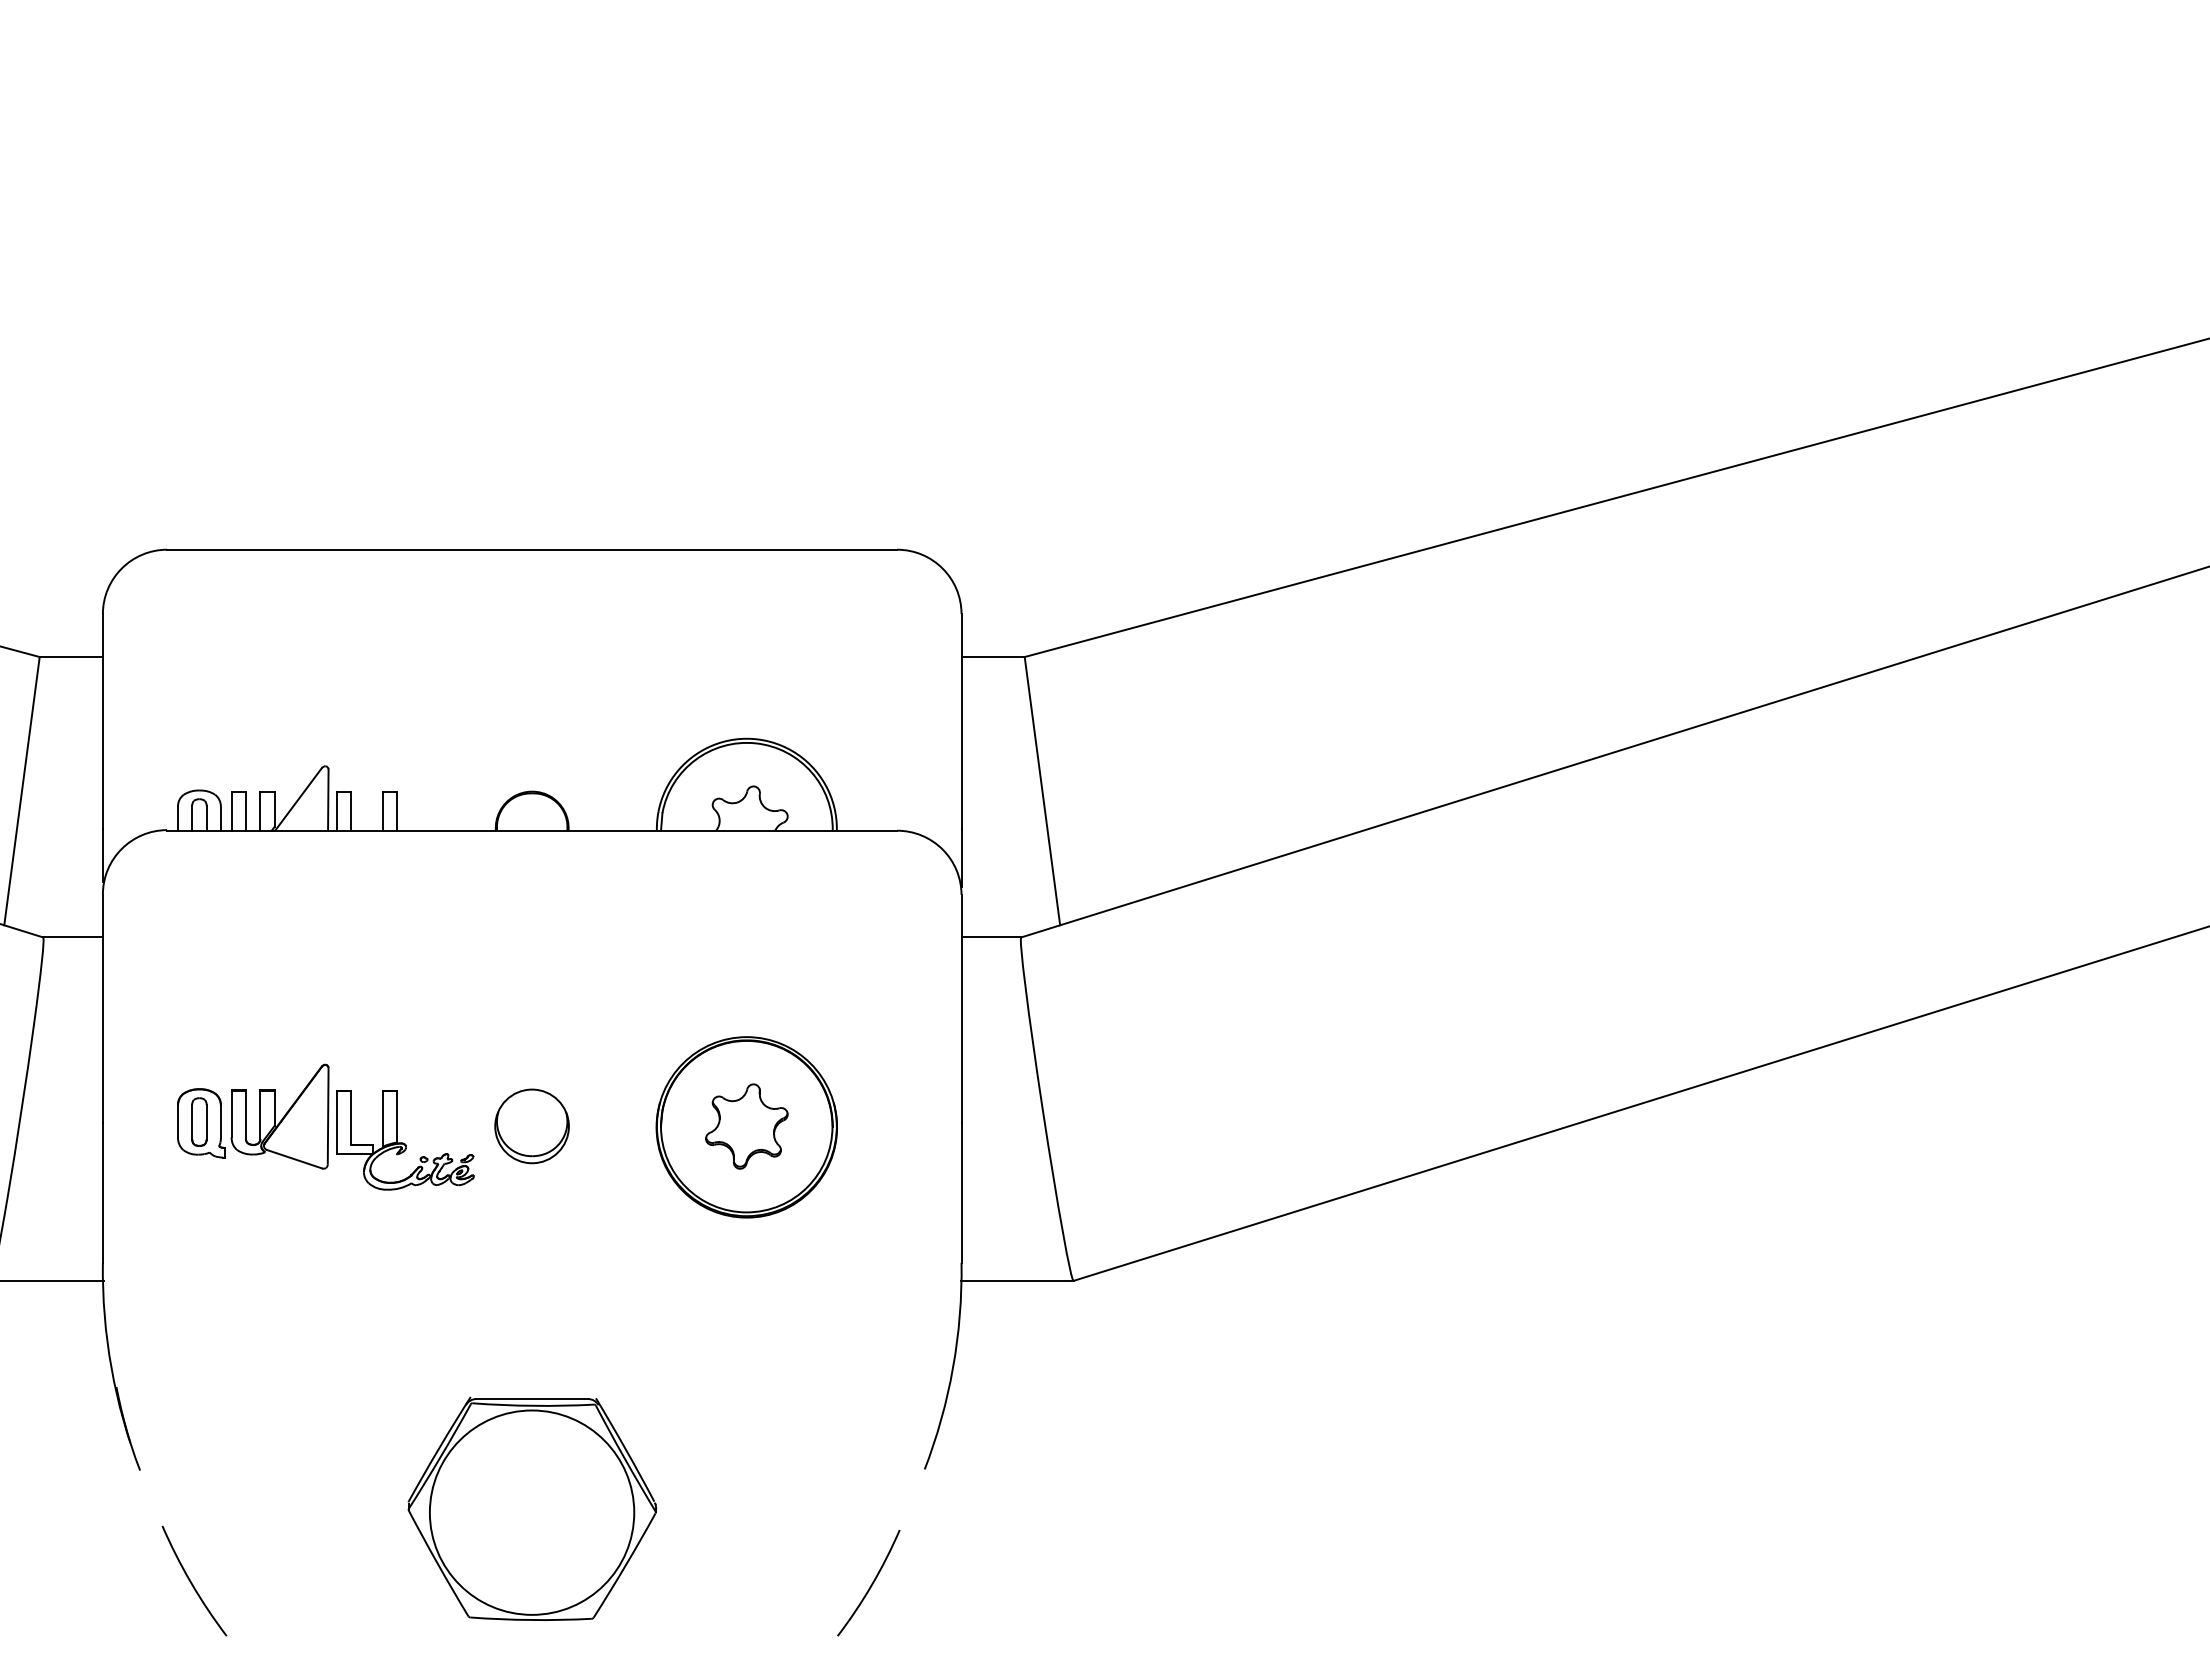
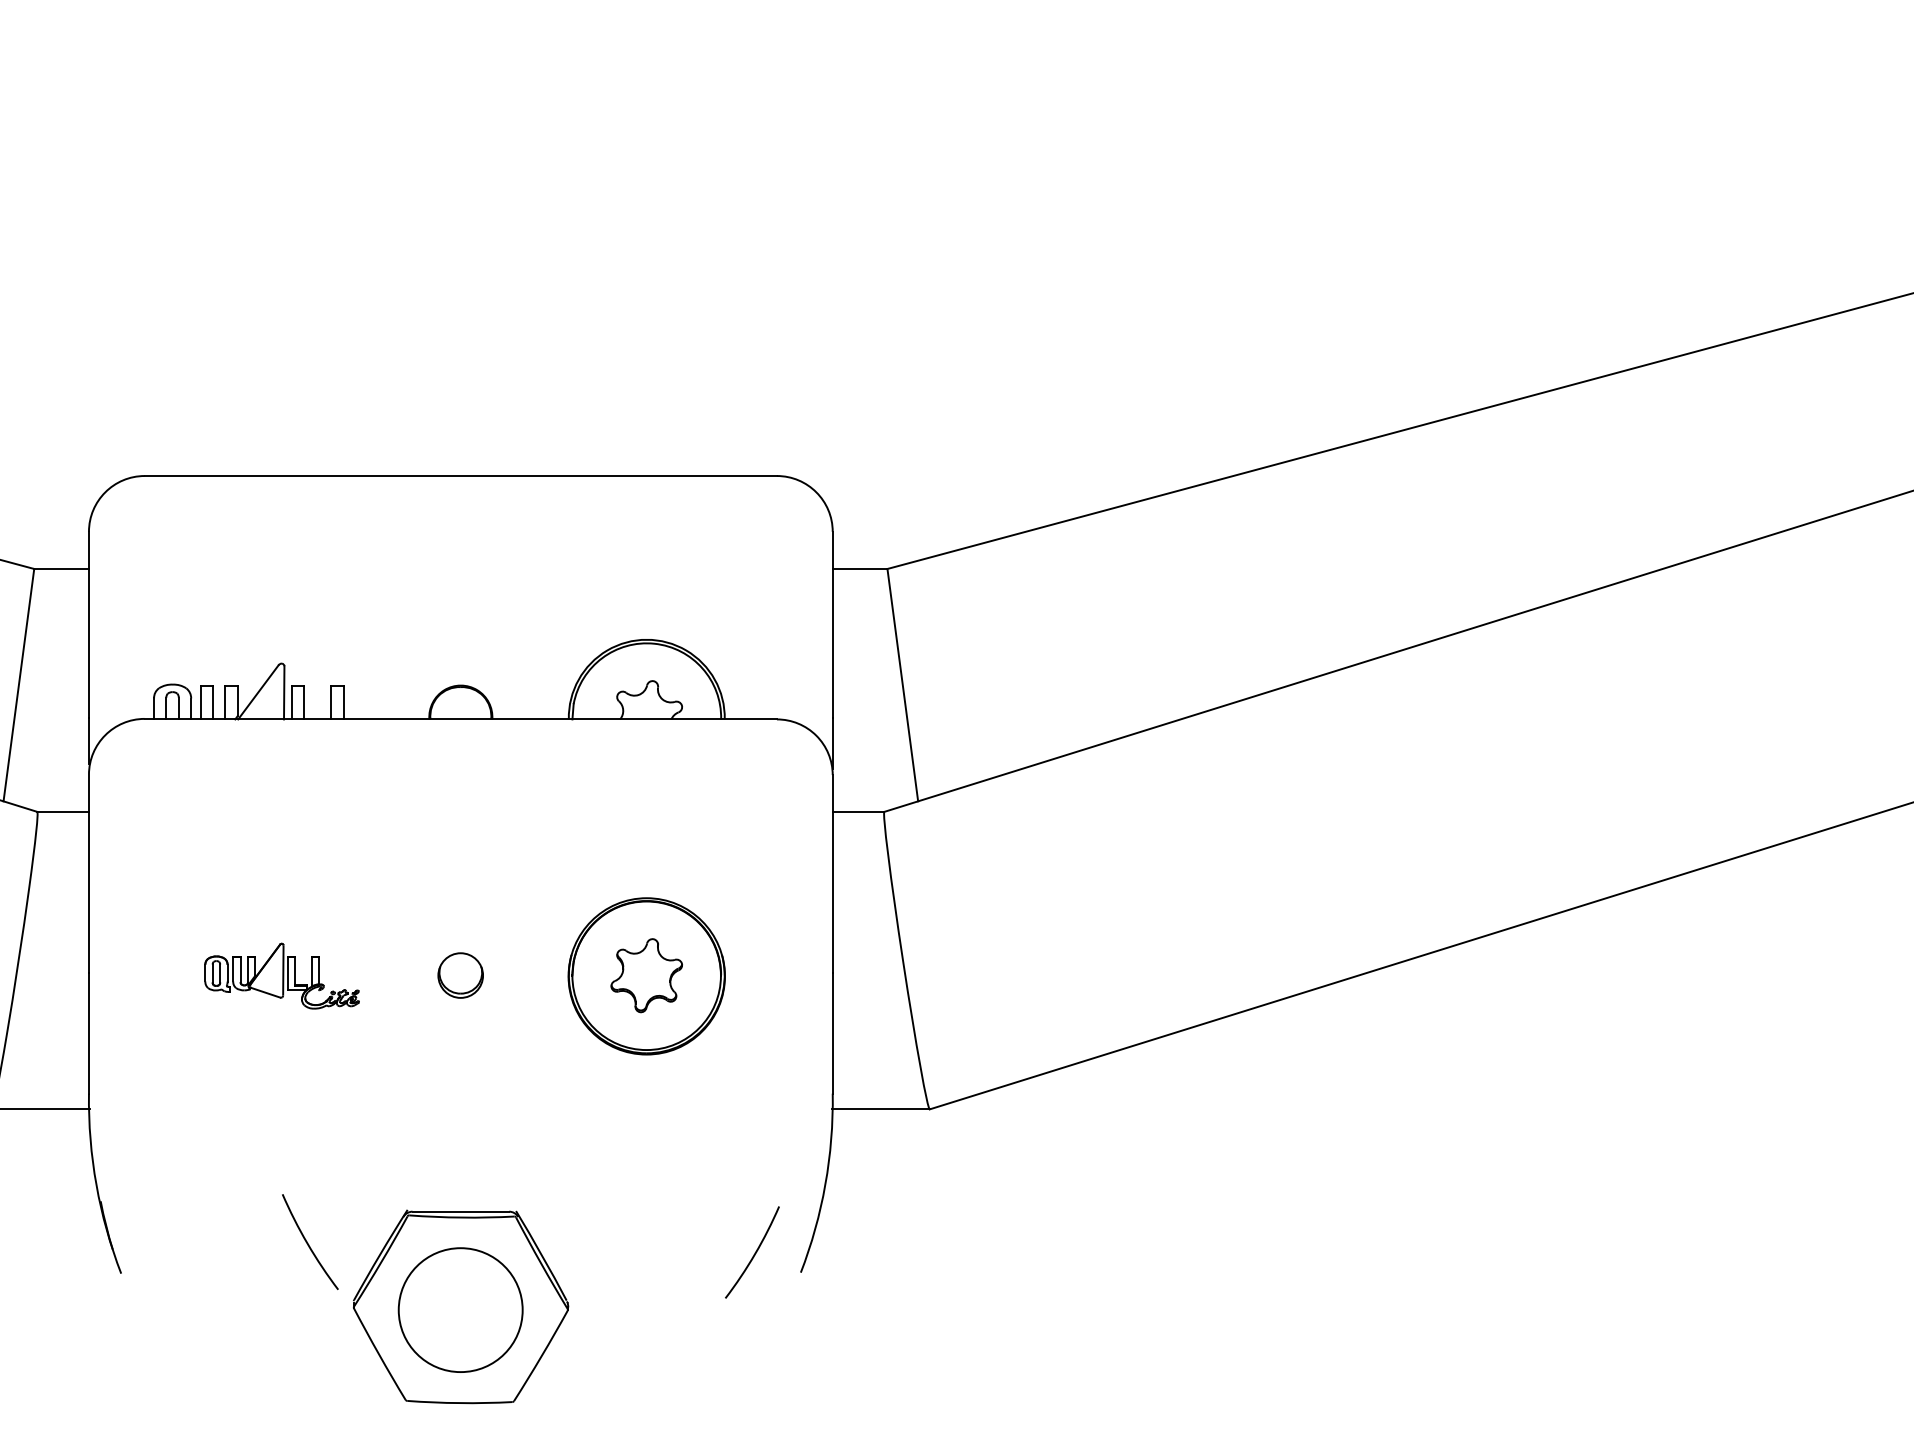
part: (325, 1126) -> (281, 975), size x0.6
part: (531, 1126) -> (460, 975), size x0.7
circle: (531, 1512) -> (460, 1309), size x0.7
arc: (192, 1582) -> (308, 1243), moved
arc: (871, 1583) -> (754, 1252), moved

